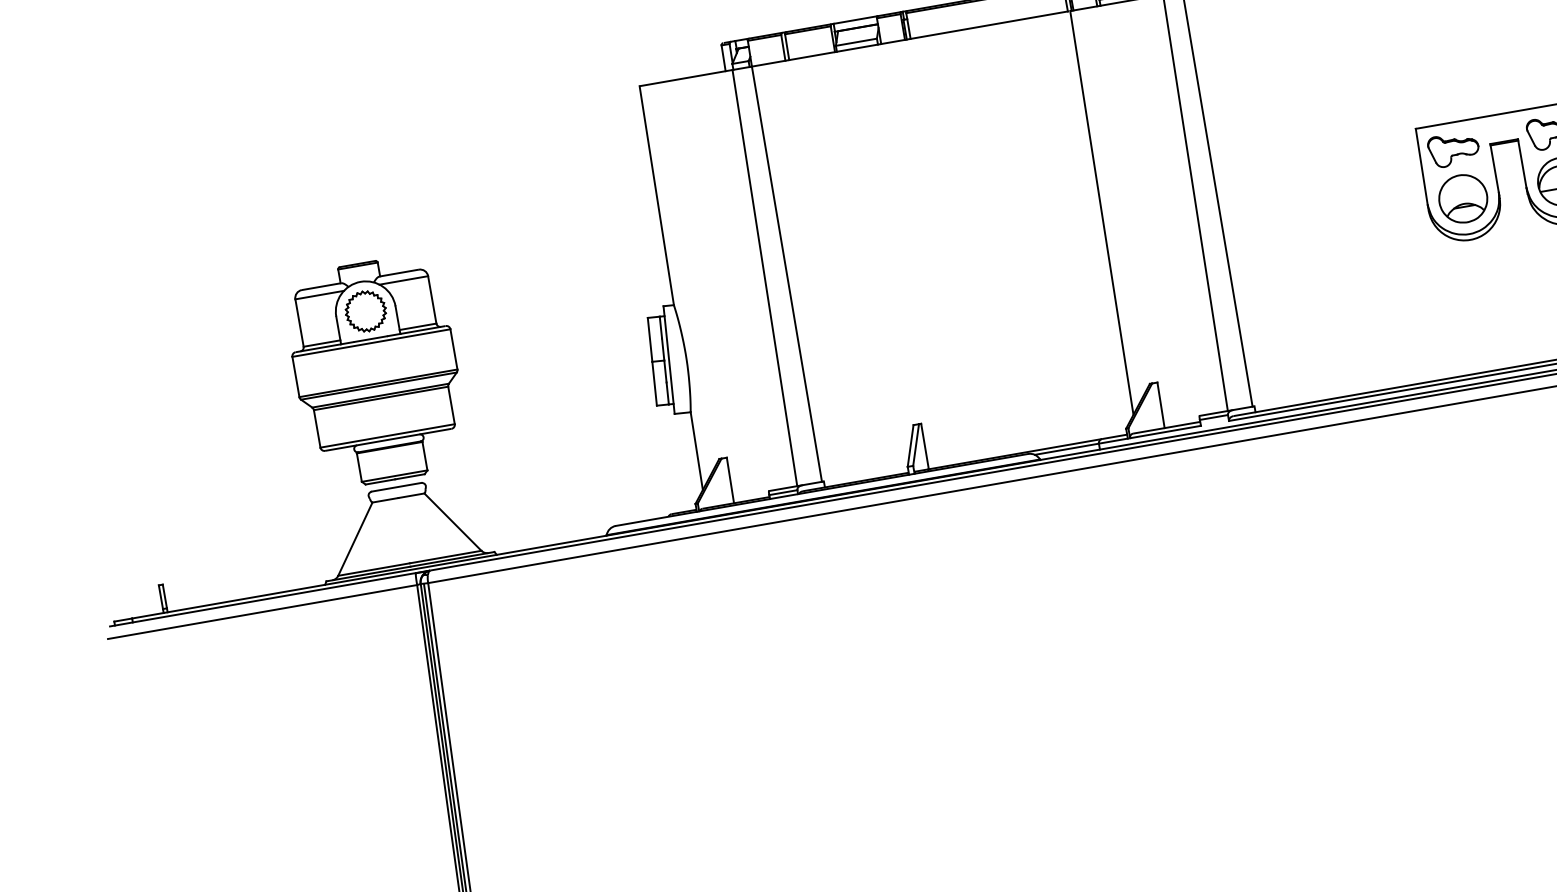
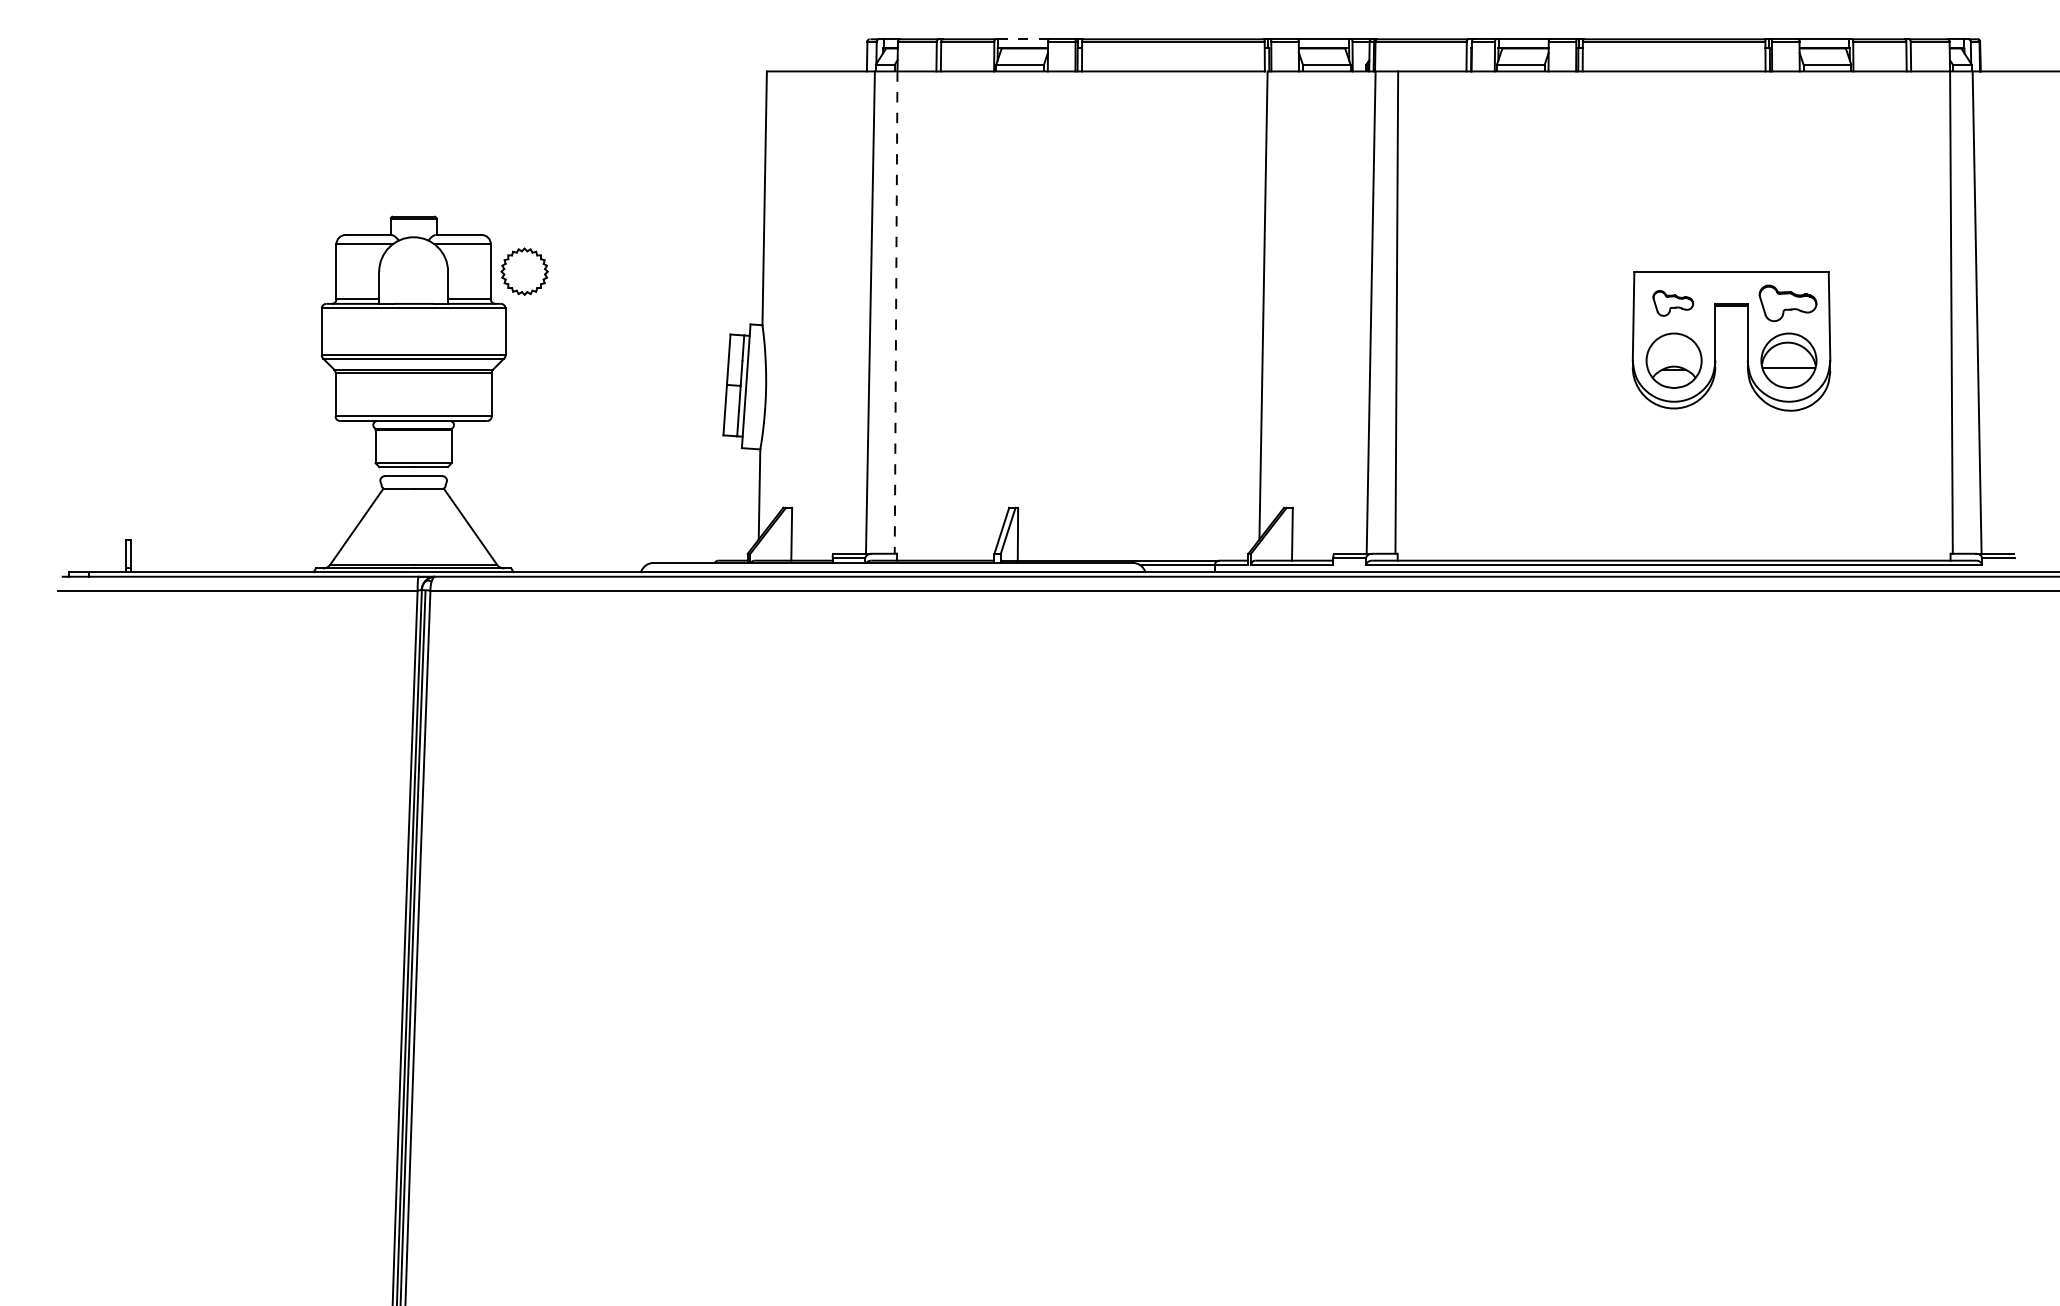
line: (855, 20) -> (1023, 39), solid -> dashed
part: (1454, 149) -> (1673, 303), size x0.7
line: (787, 274) -> (896, 313), solid -> dashed
part: (365, 311) -> (524, 271), moved

